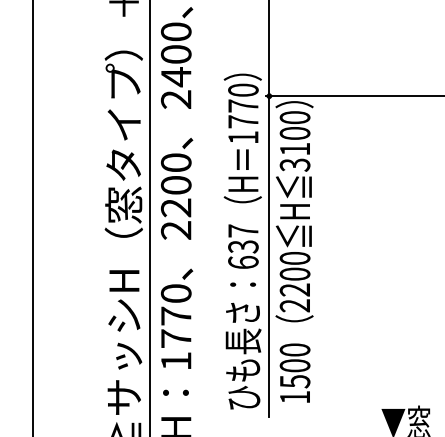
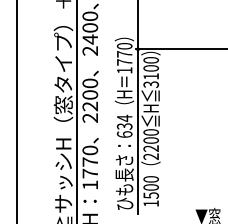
text: (242, 231) -> (124, 118), 637 -> 634

